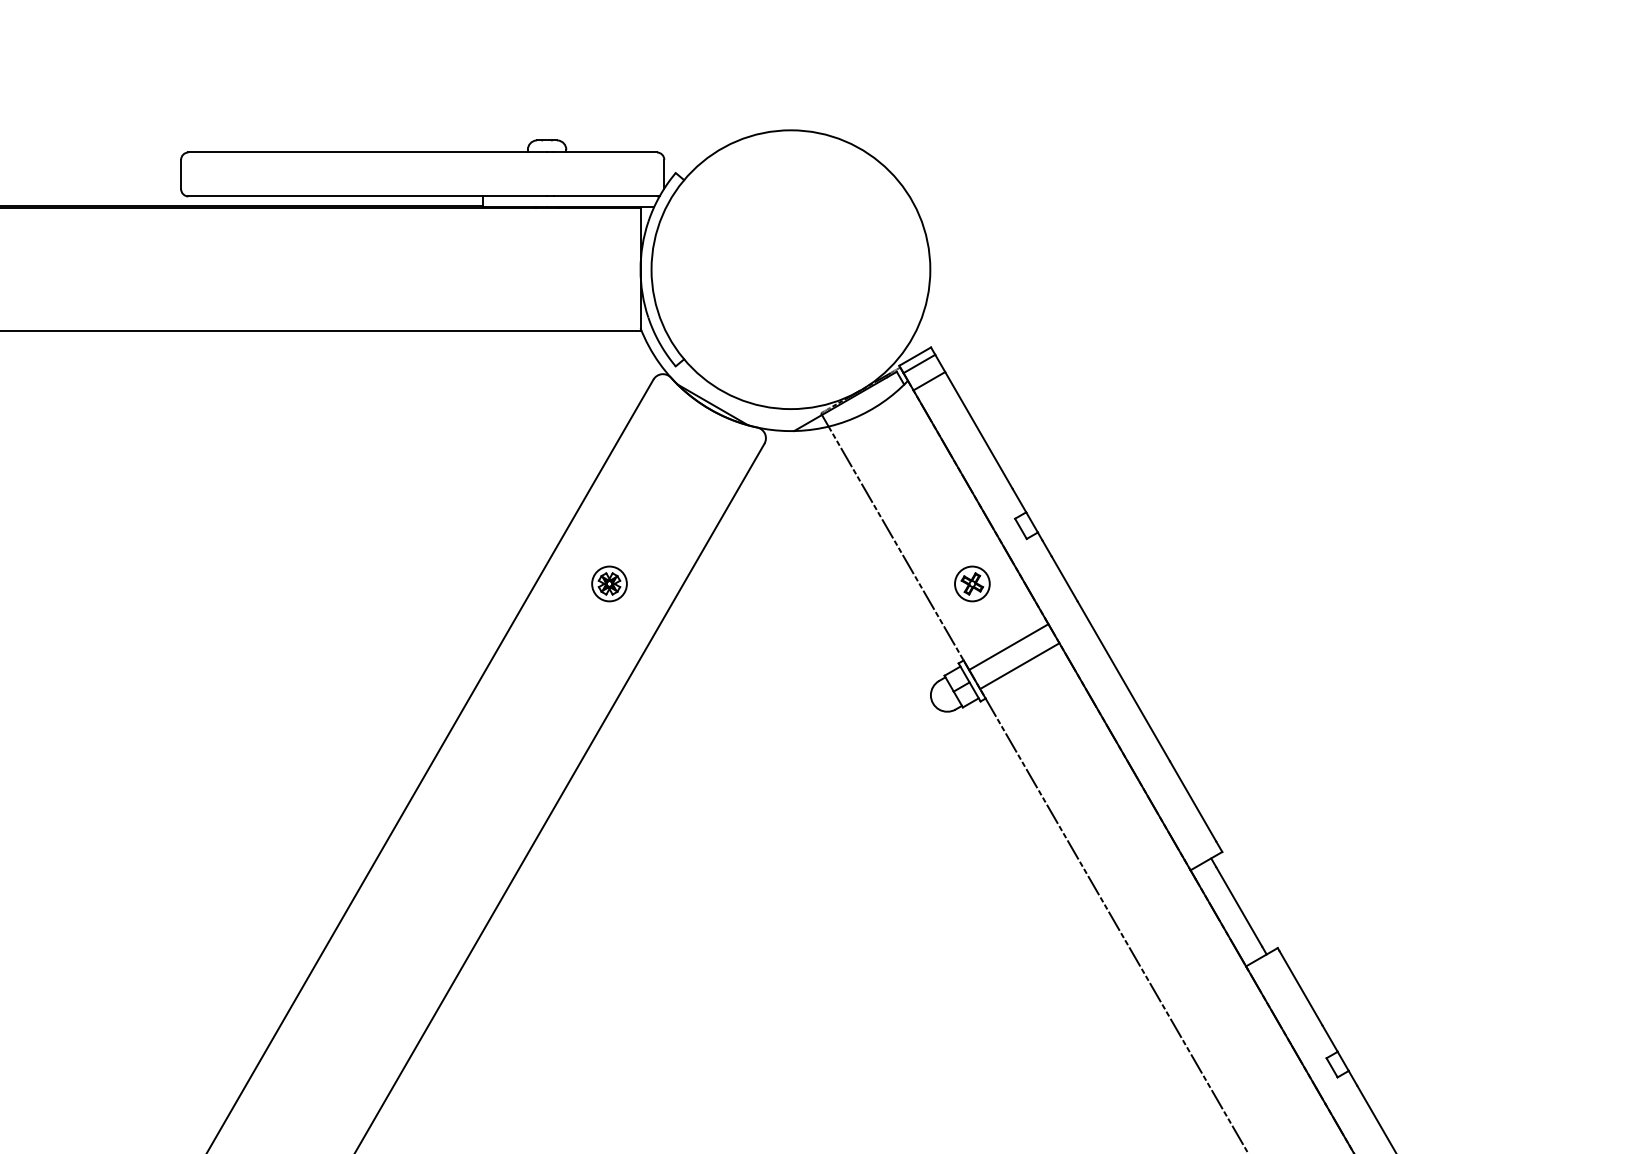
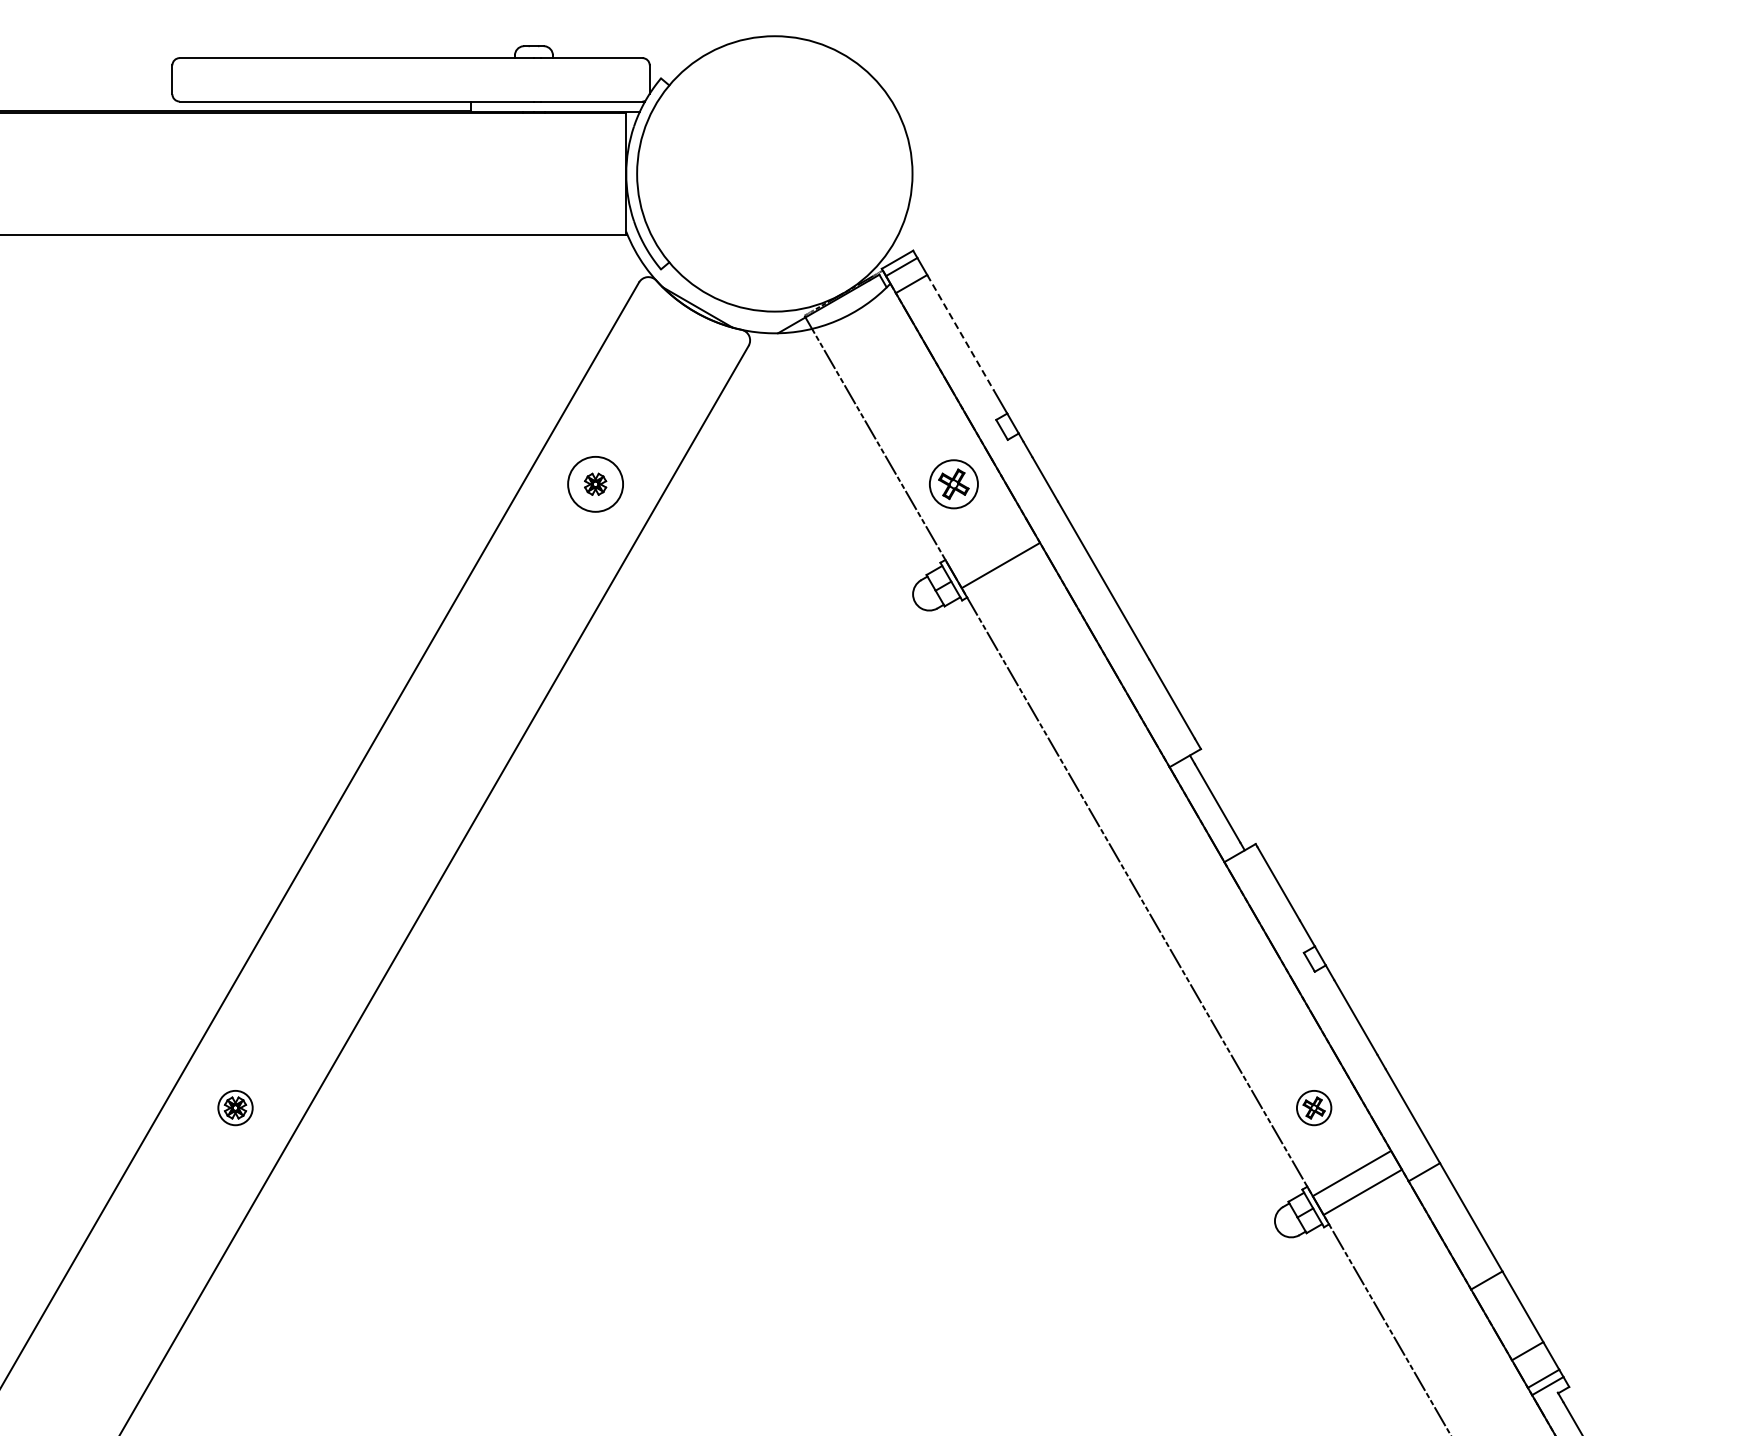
line: (978, 430) -> (960, 332), solid -> dashed
circle: (609, 584) -> (595, 484), size x1.6
part: (972, 584) -> (954, 484), size x1.4
line: (1008, 646) -> (989, 546), removed

